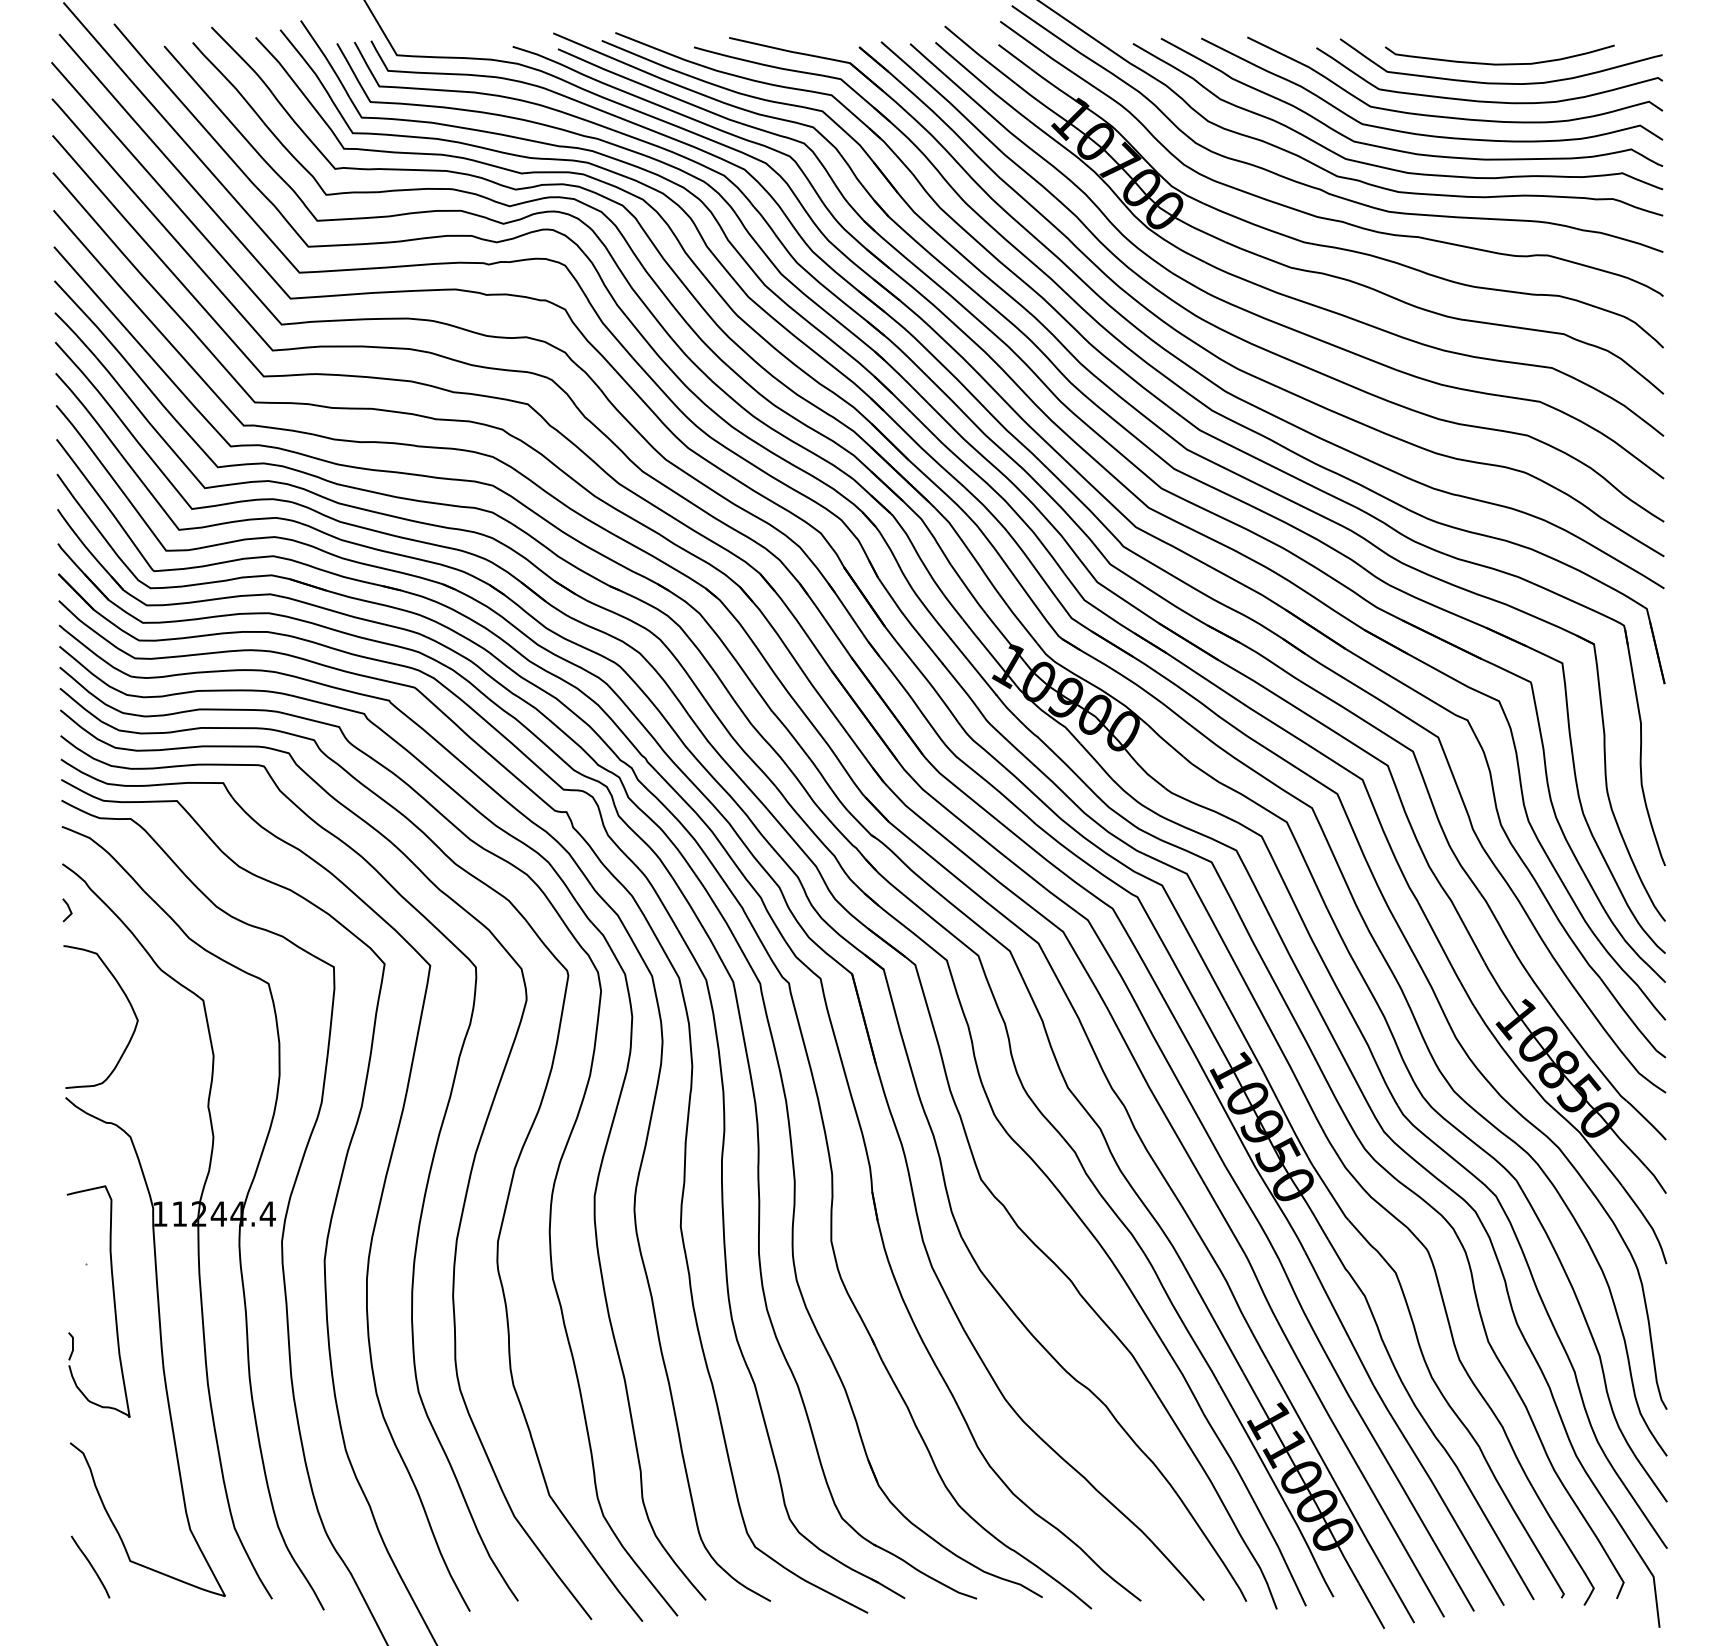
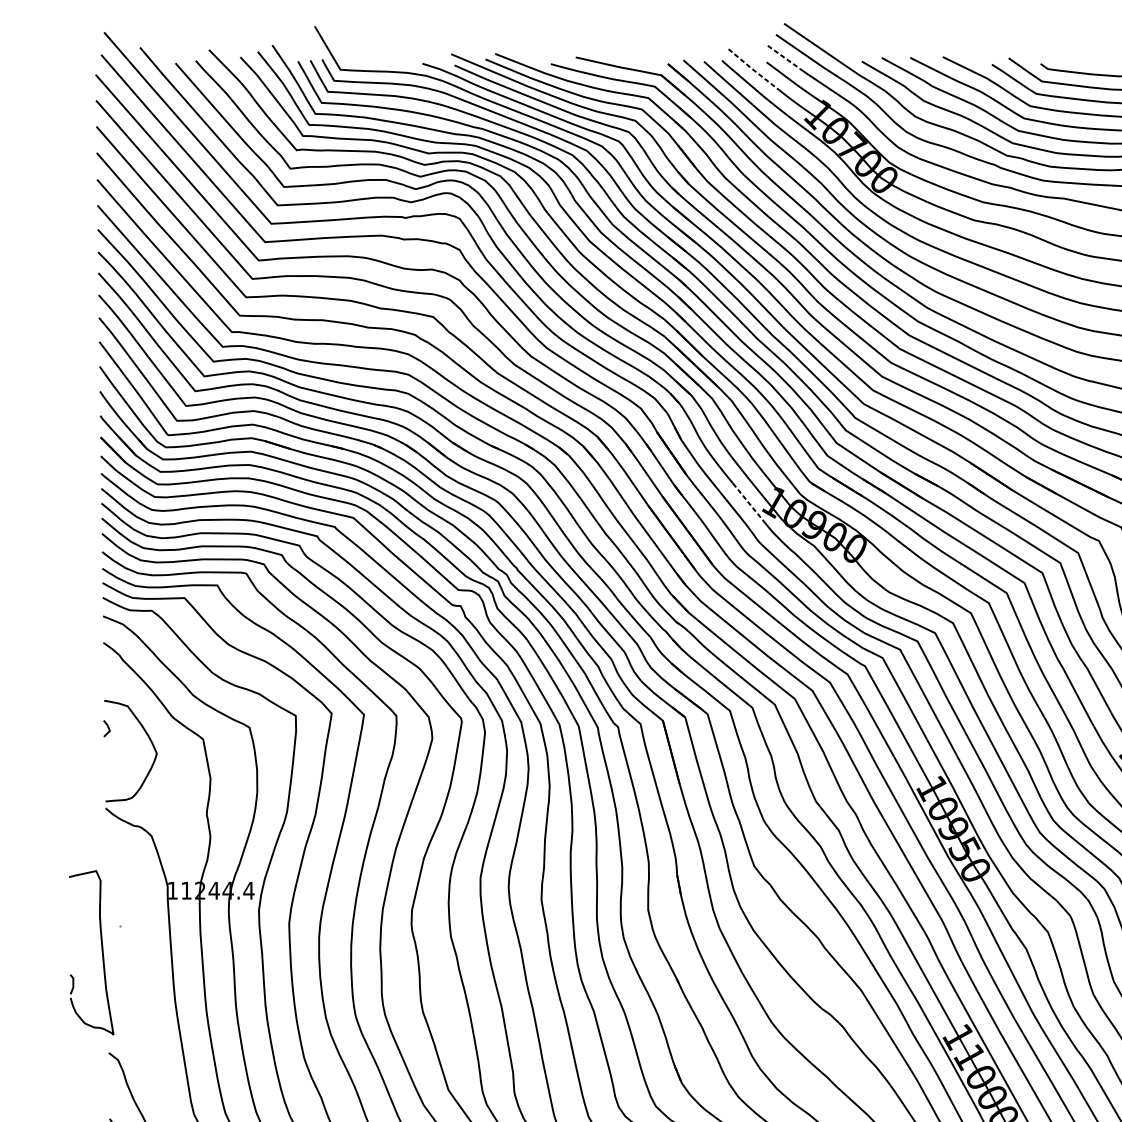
line: (1022, 37) -> (783, 57), solid -> dashed
line: (979, 55) -> (753, 69), solid -> dashed
line: (973, 666) -> (748, 502), solid -> dashed
line: (68, 909) -> (107, 728), moved
part: (113, 1301) -> (102, 952), moved

